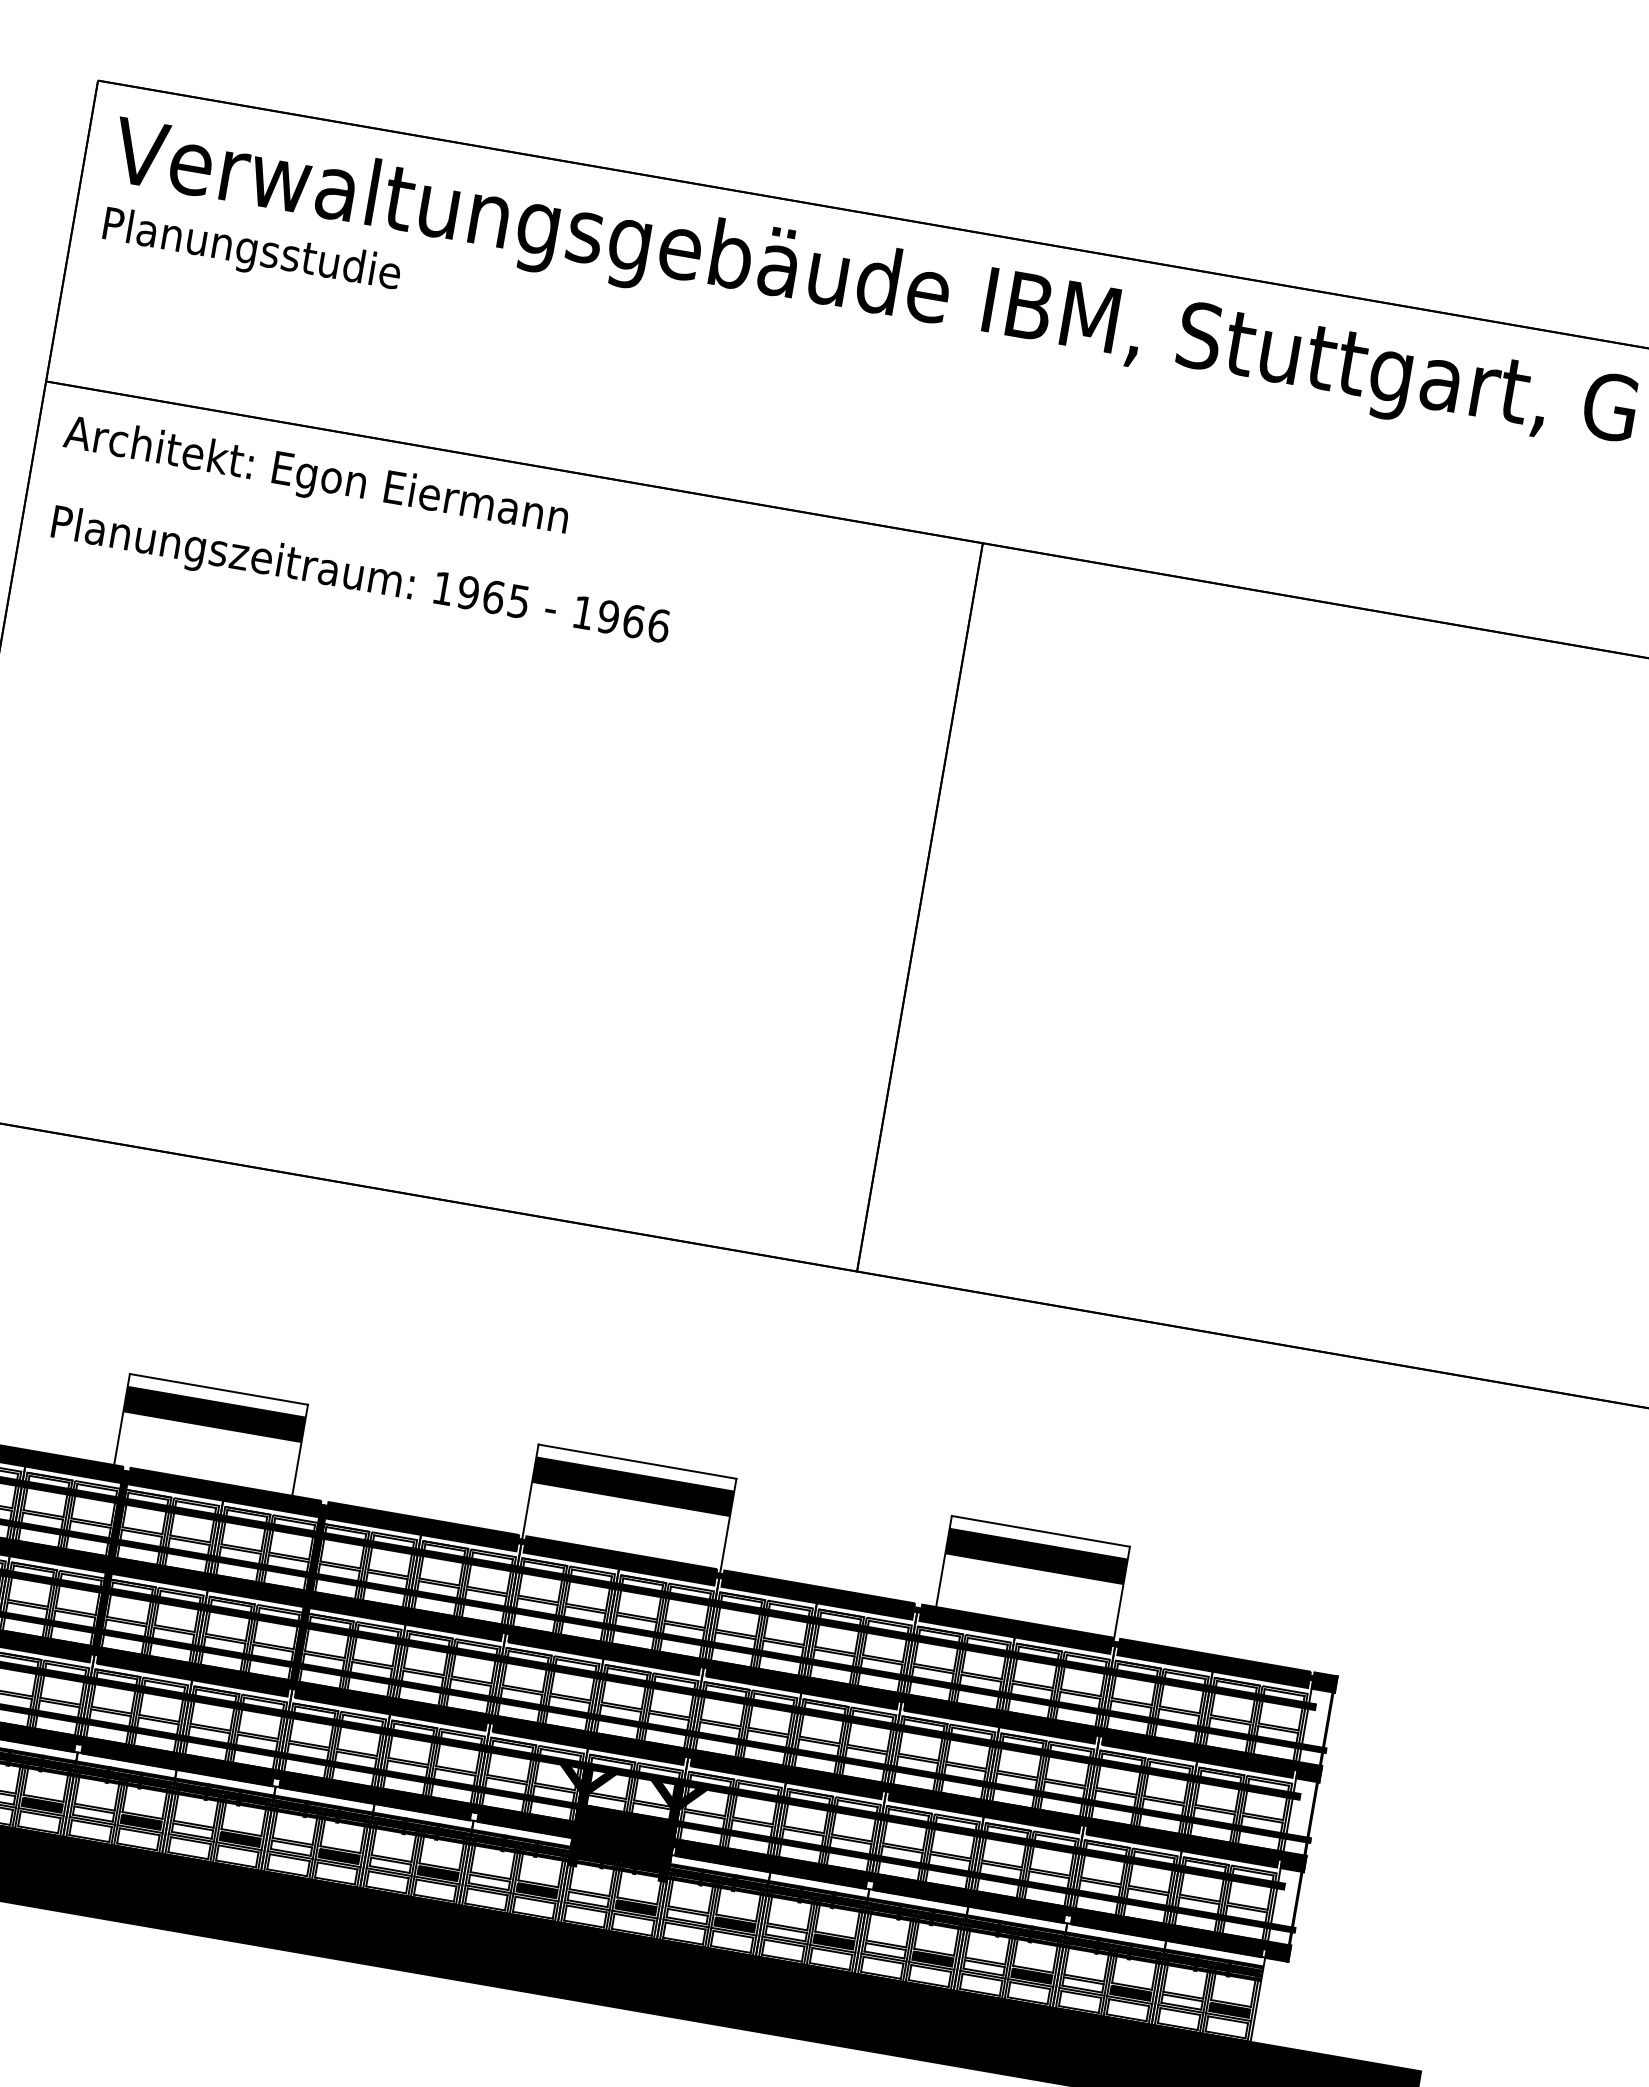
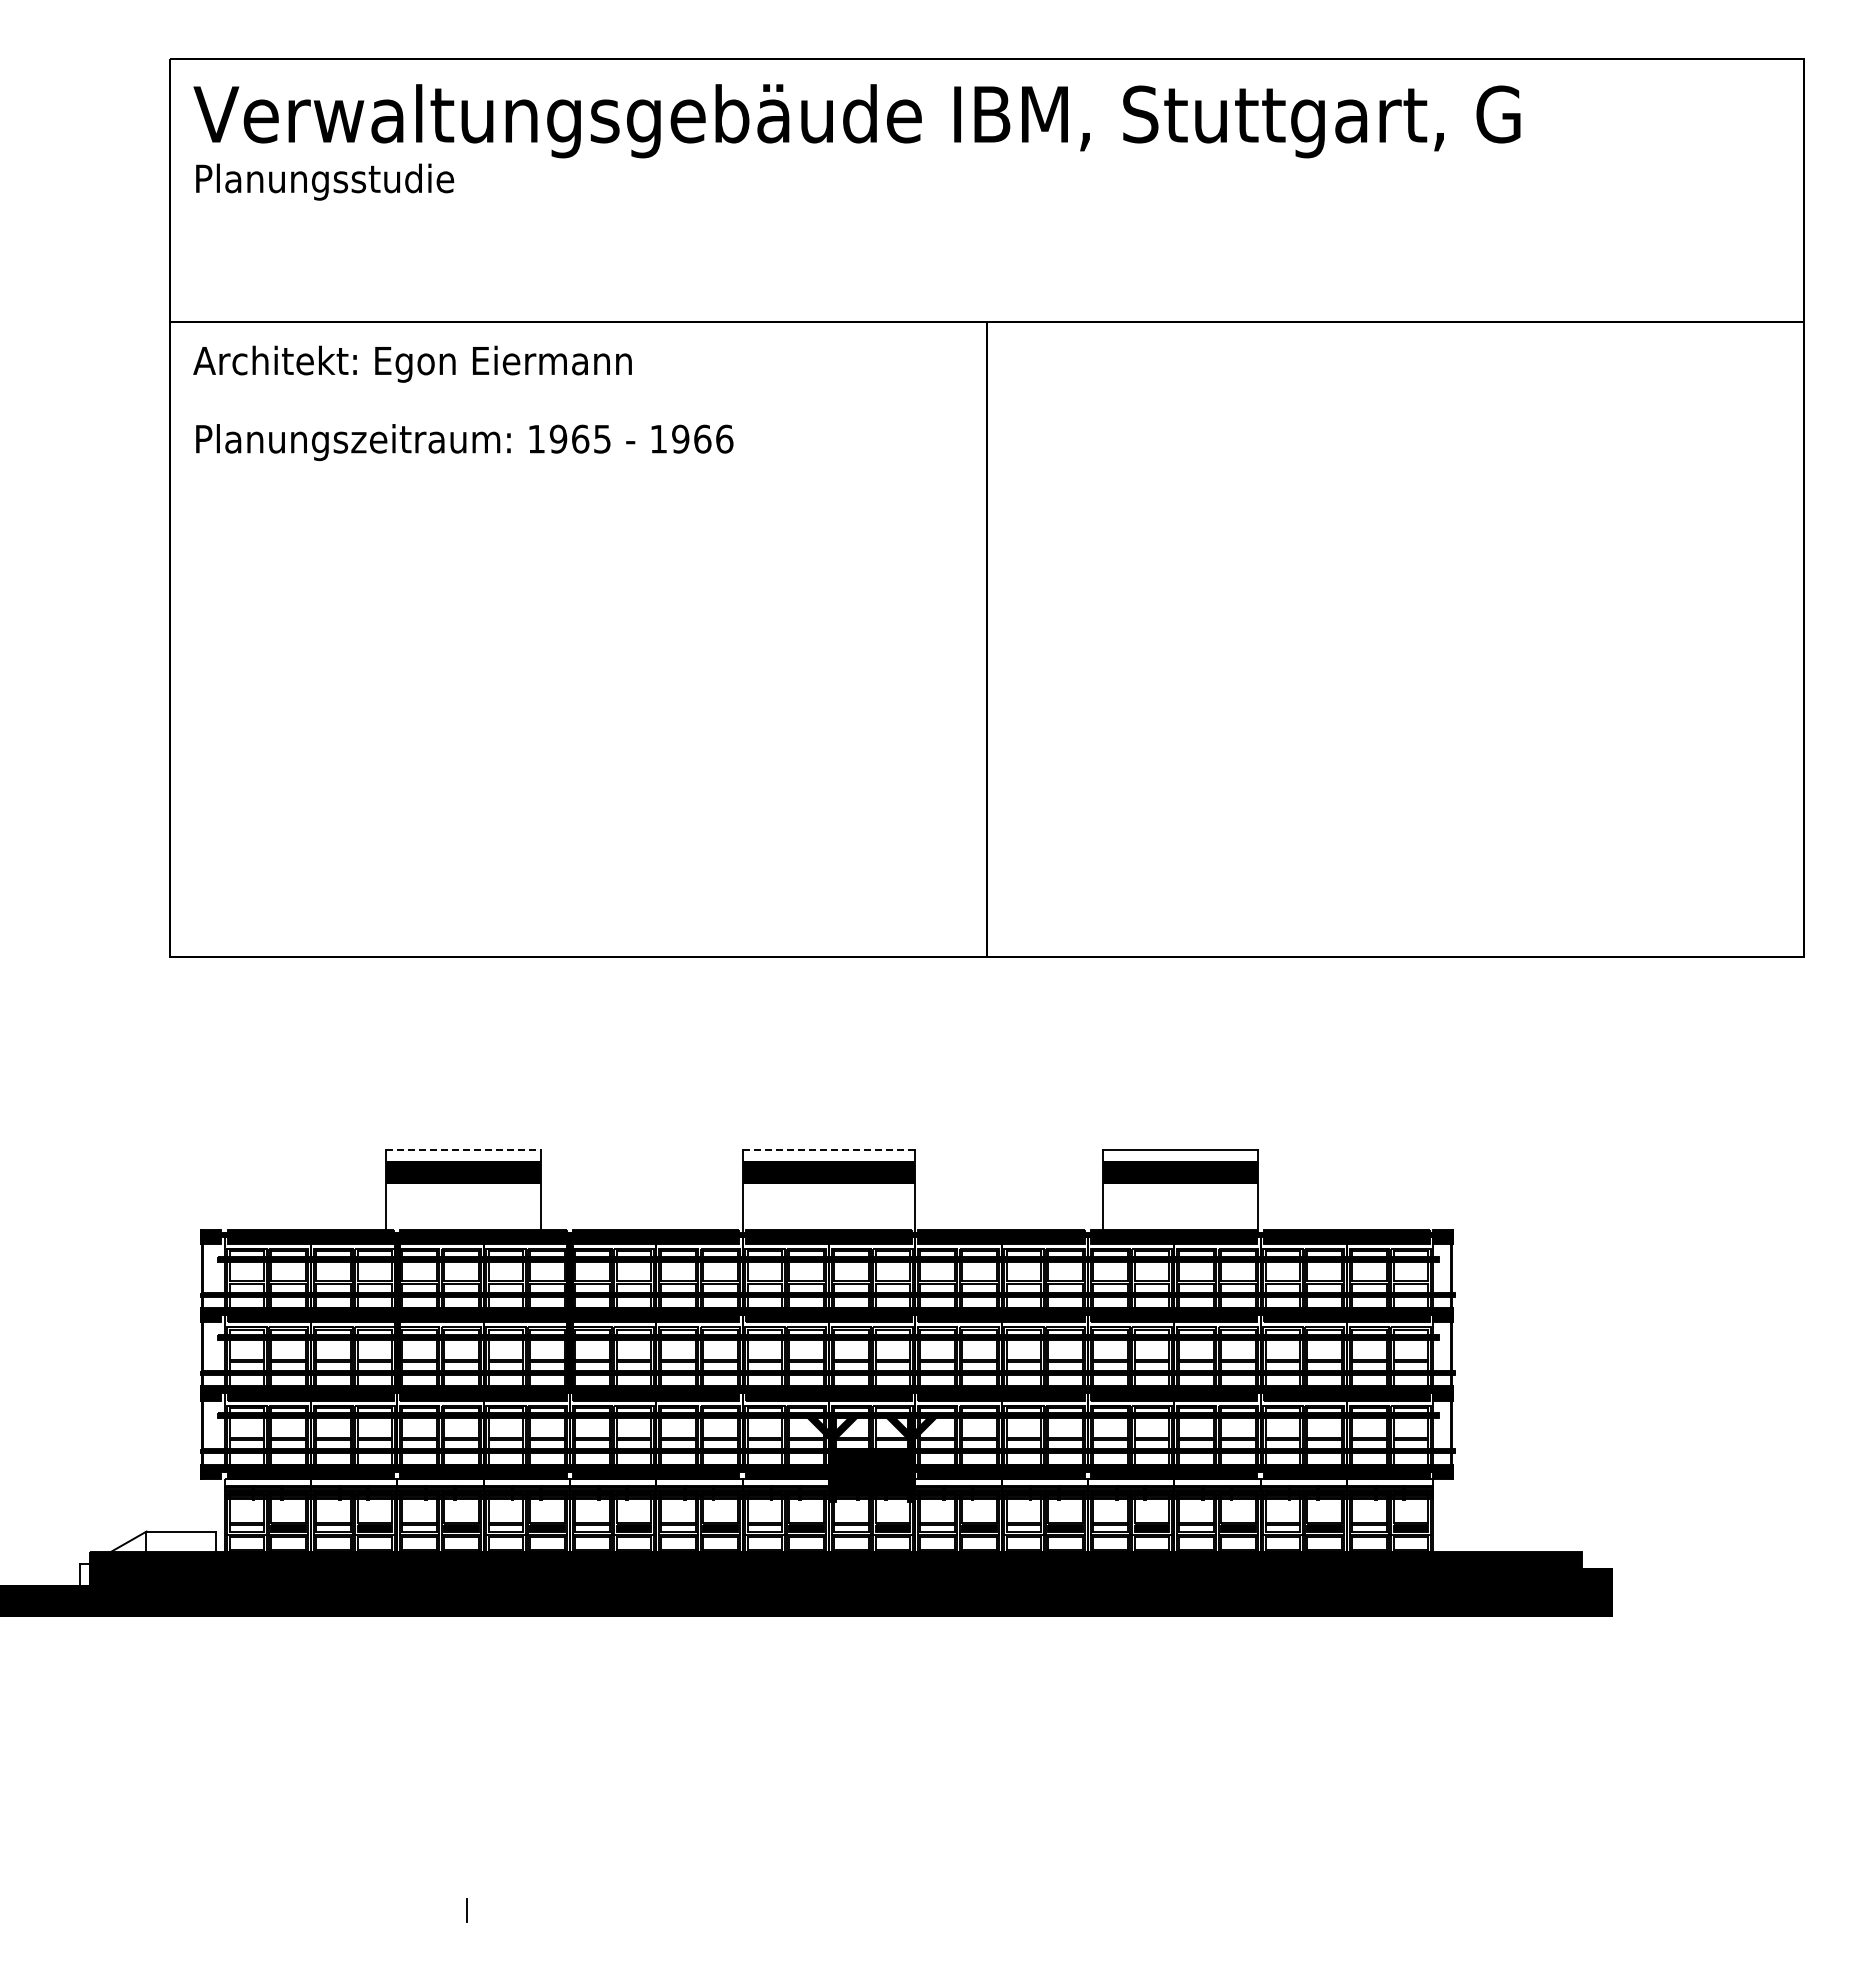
line: (218, 1389) -> (463, 1150), solid -> dashed
line: (638, 1461) -> (829, 1150), solid -> dashed

